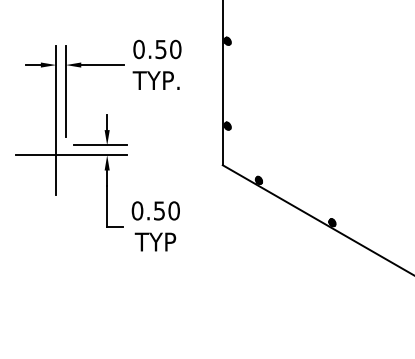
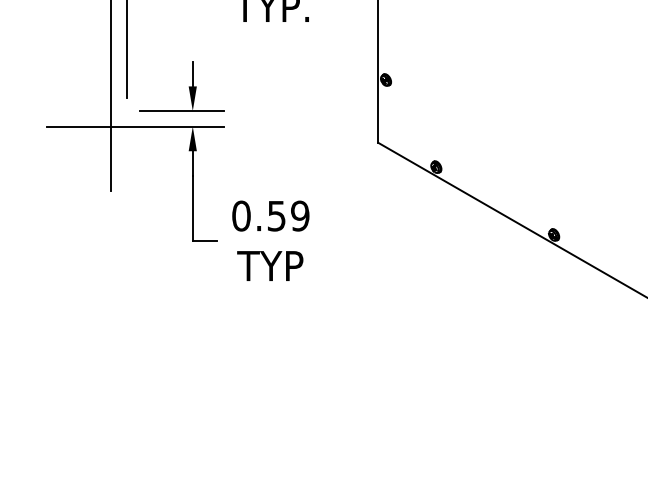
text: (173, 210) -> (299, 215), 0.50 -> 0.59

